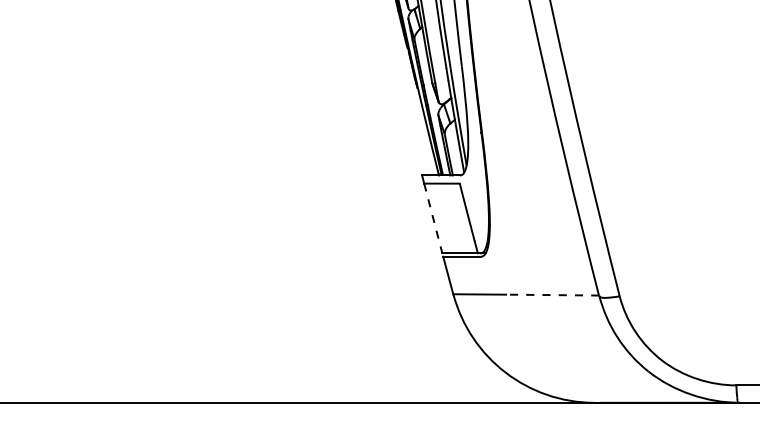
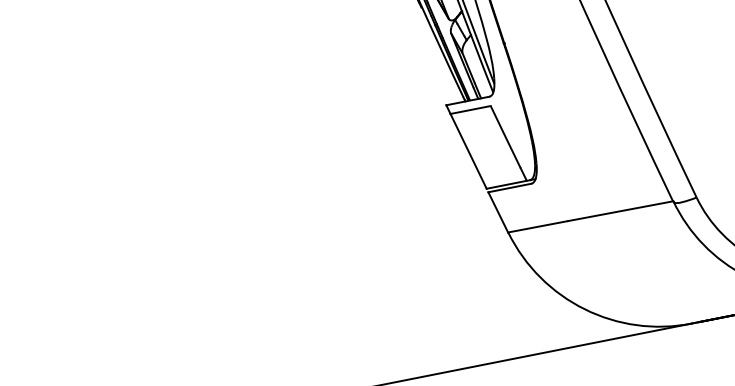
line: (433, 219) -> (469, 152), dashed -> solid
line: (552, 295) -> (620, 211), dashed -> solid

